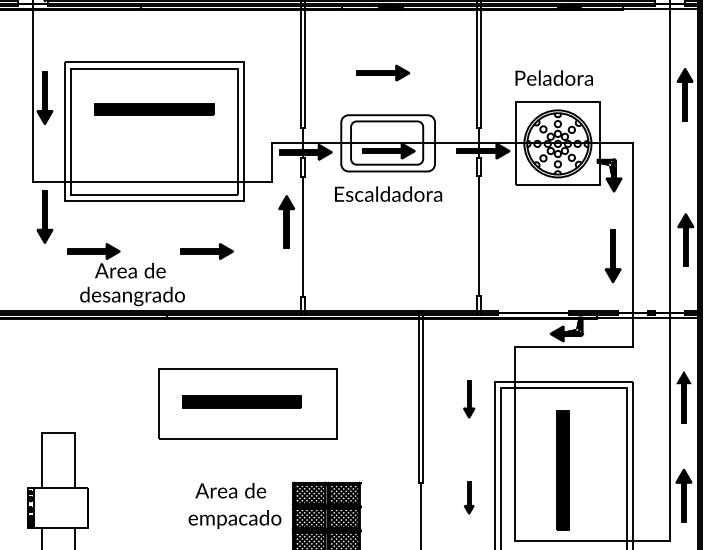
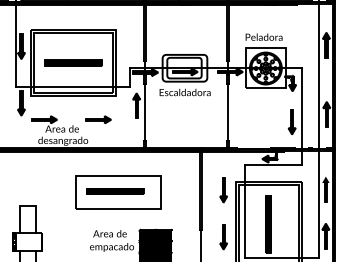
part: (382, 72) -> (182, 34), removed
part: (154, 108) -> (73, 62), moved
part: (468, 399) -> (223, 190), size x1.43
part: (468, 498) -> (223, 237), size x1.67

